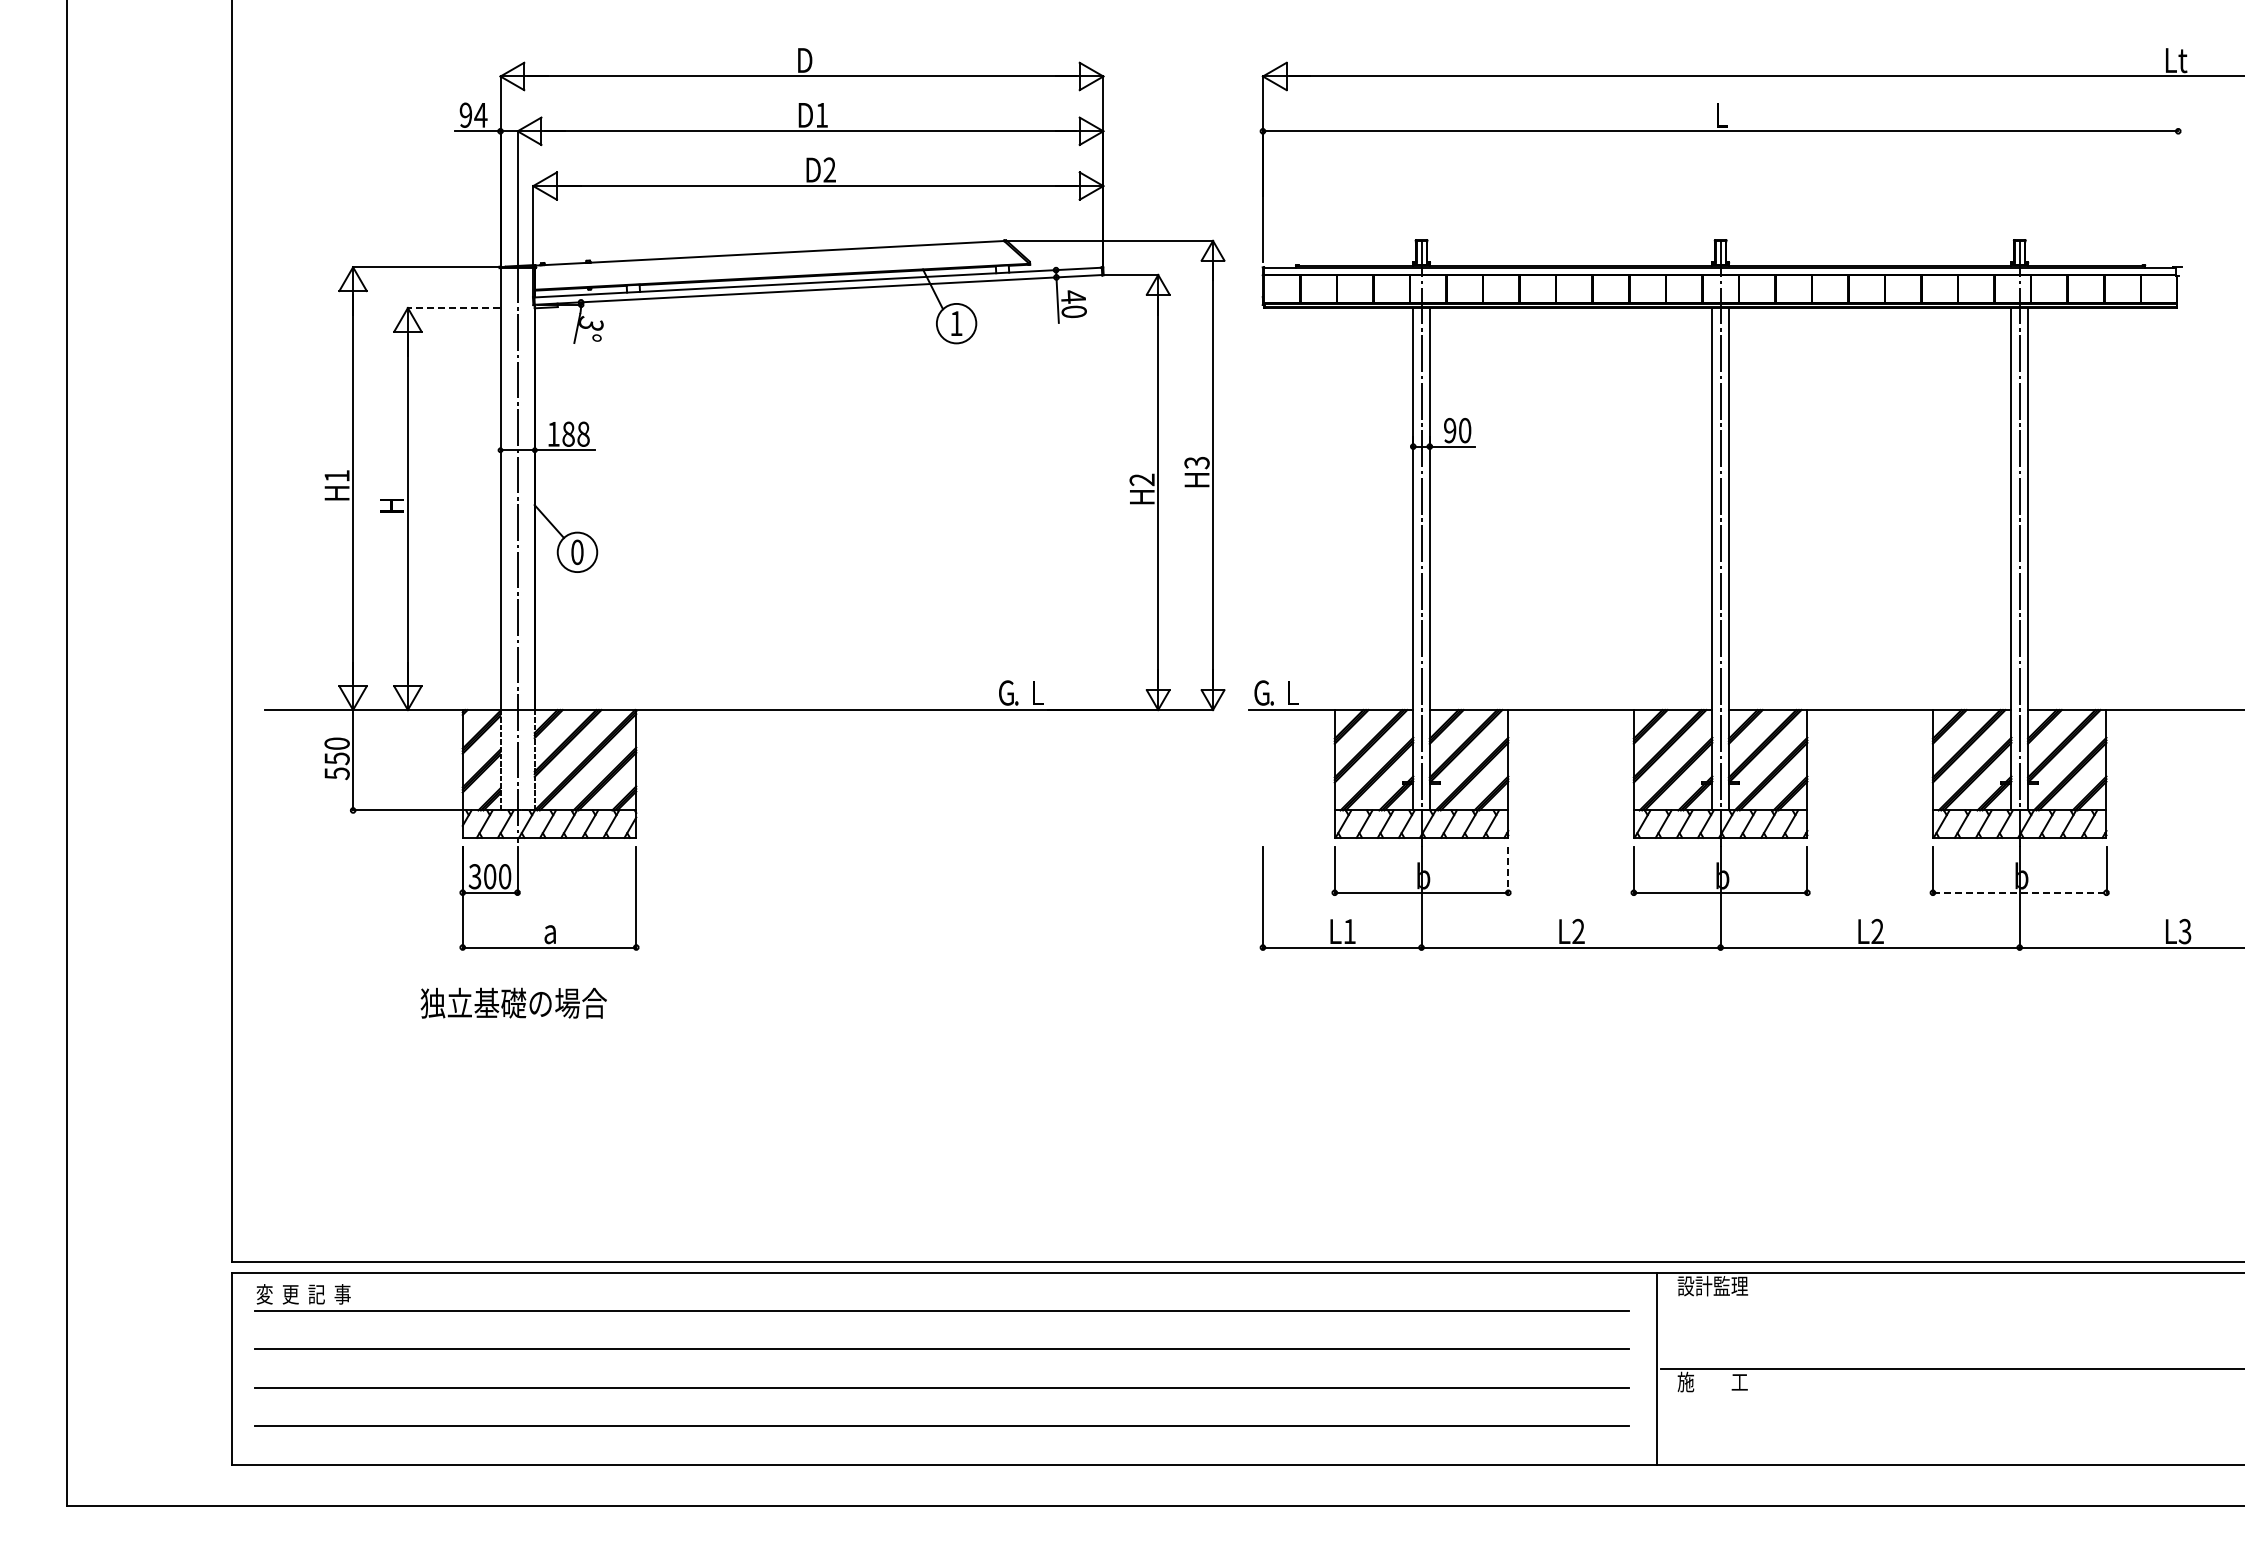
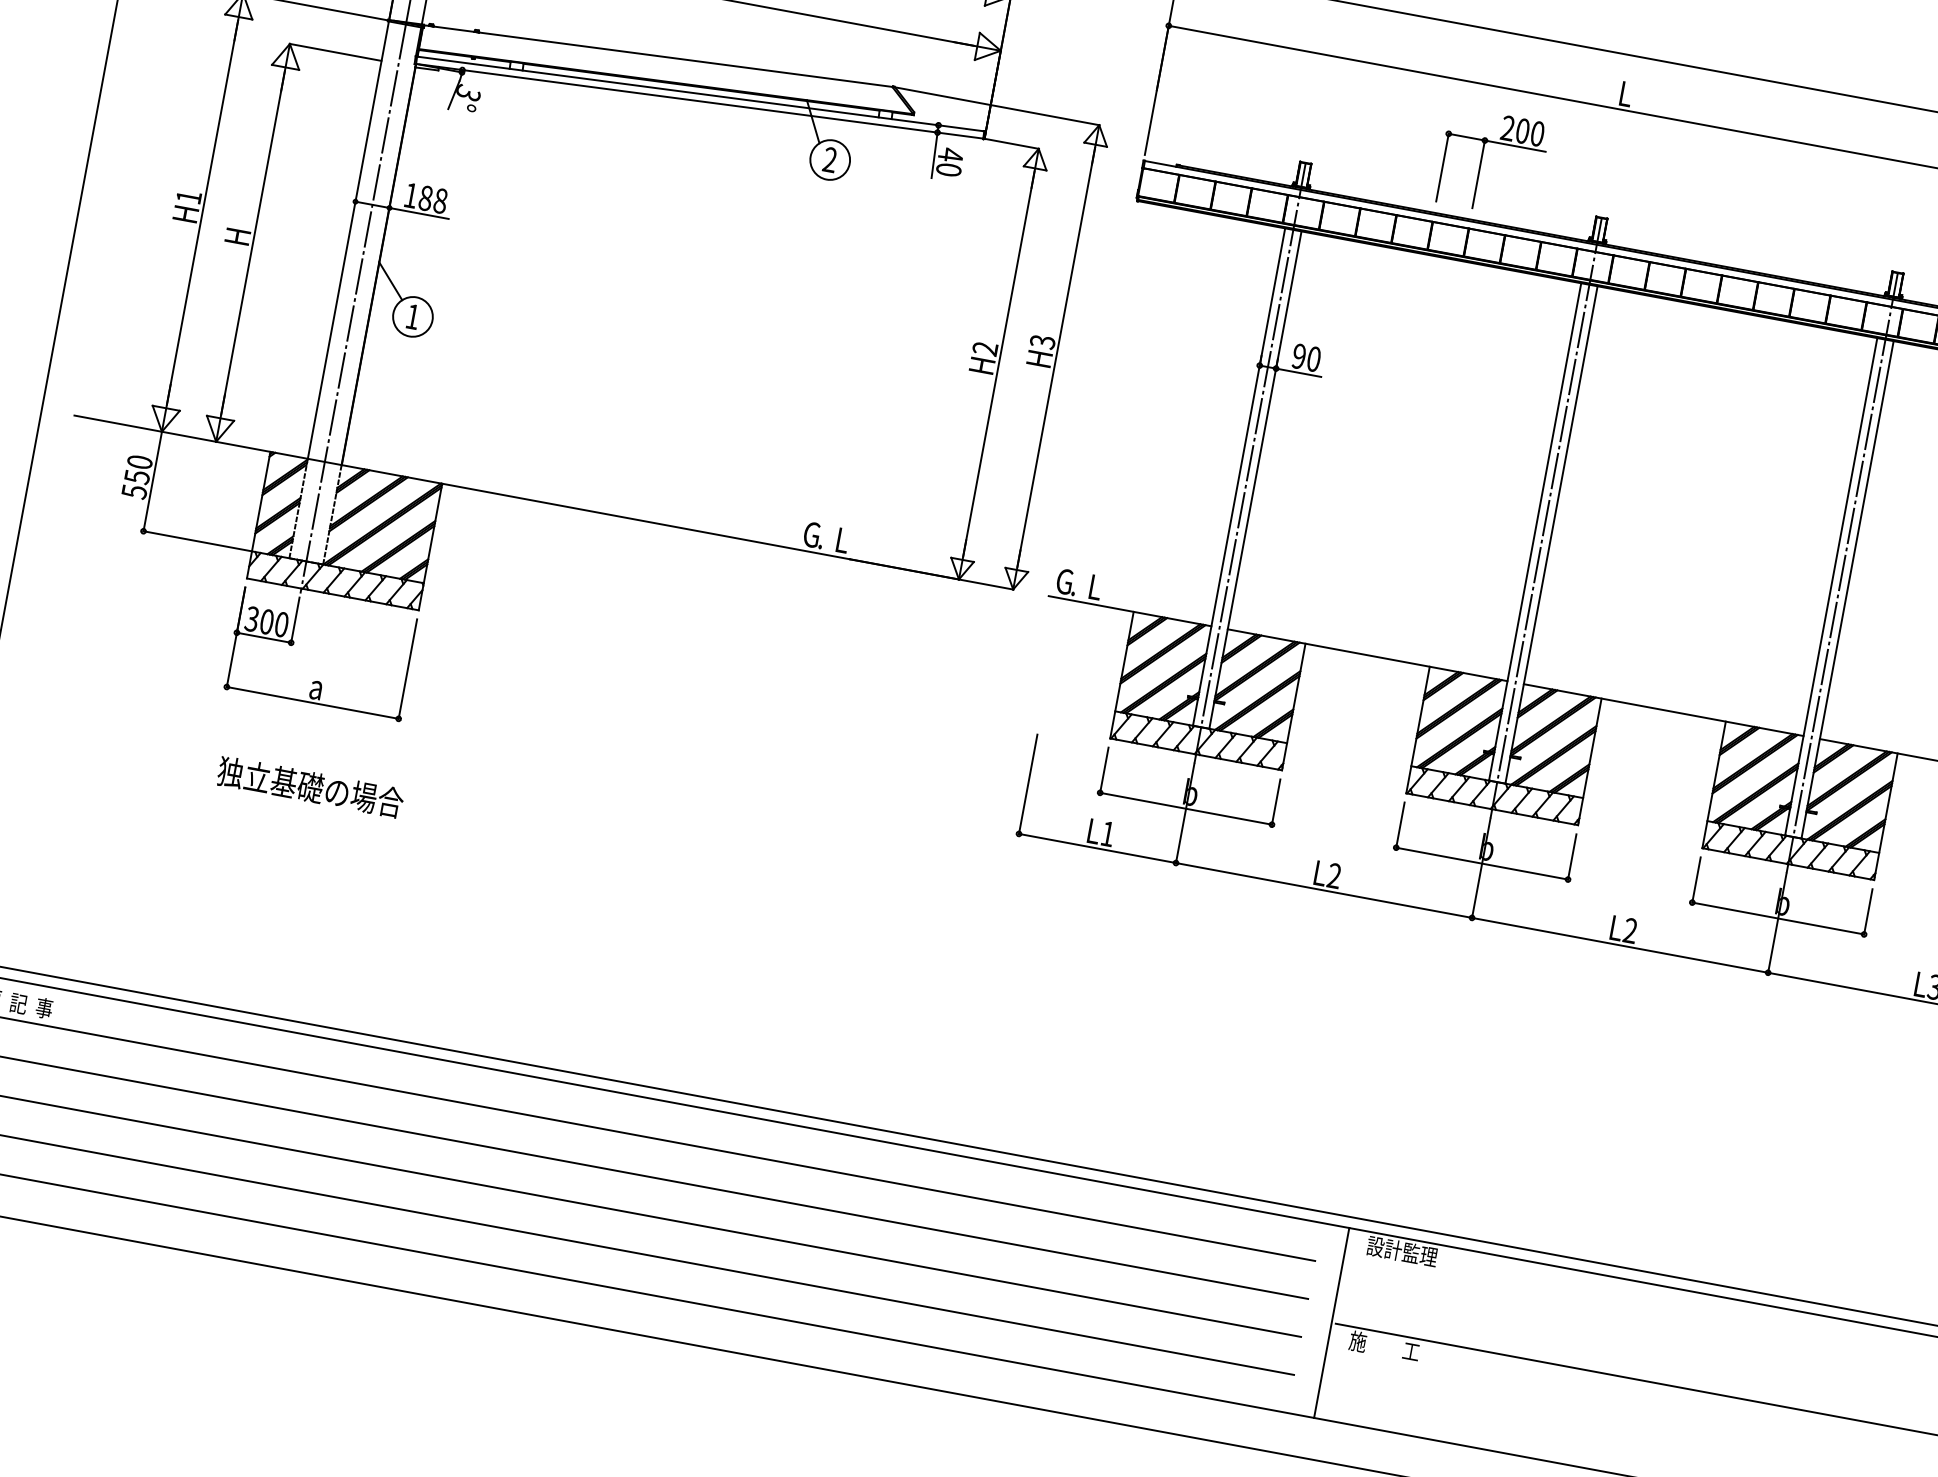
part: (1592, 205) -> (1481, 159), added
line: (453, 308) -> (334, 52), dashed -> solid
text: (956, 323) -> (830, 159), 1 -> 2
text: (577, 552) -> (412, 317), 0 -> 1
line: (1508, 870) -> (1276, 802), dashed -> solid
line: (2019, 892) -> (1778, 918), dashed -> solid
text: (513, 1002) -> (310, 786), moved

